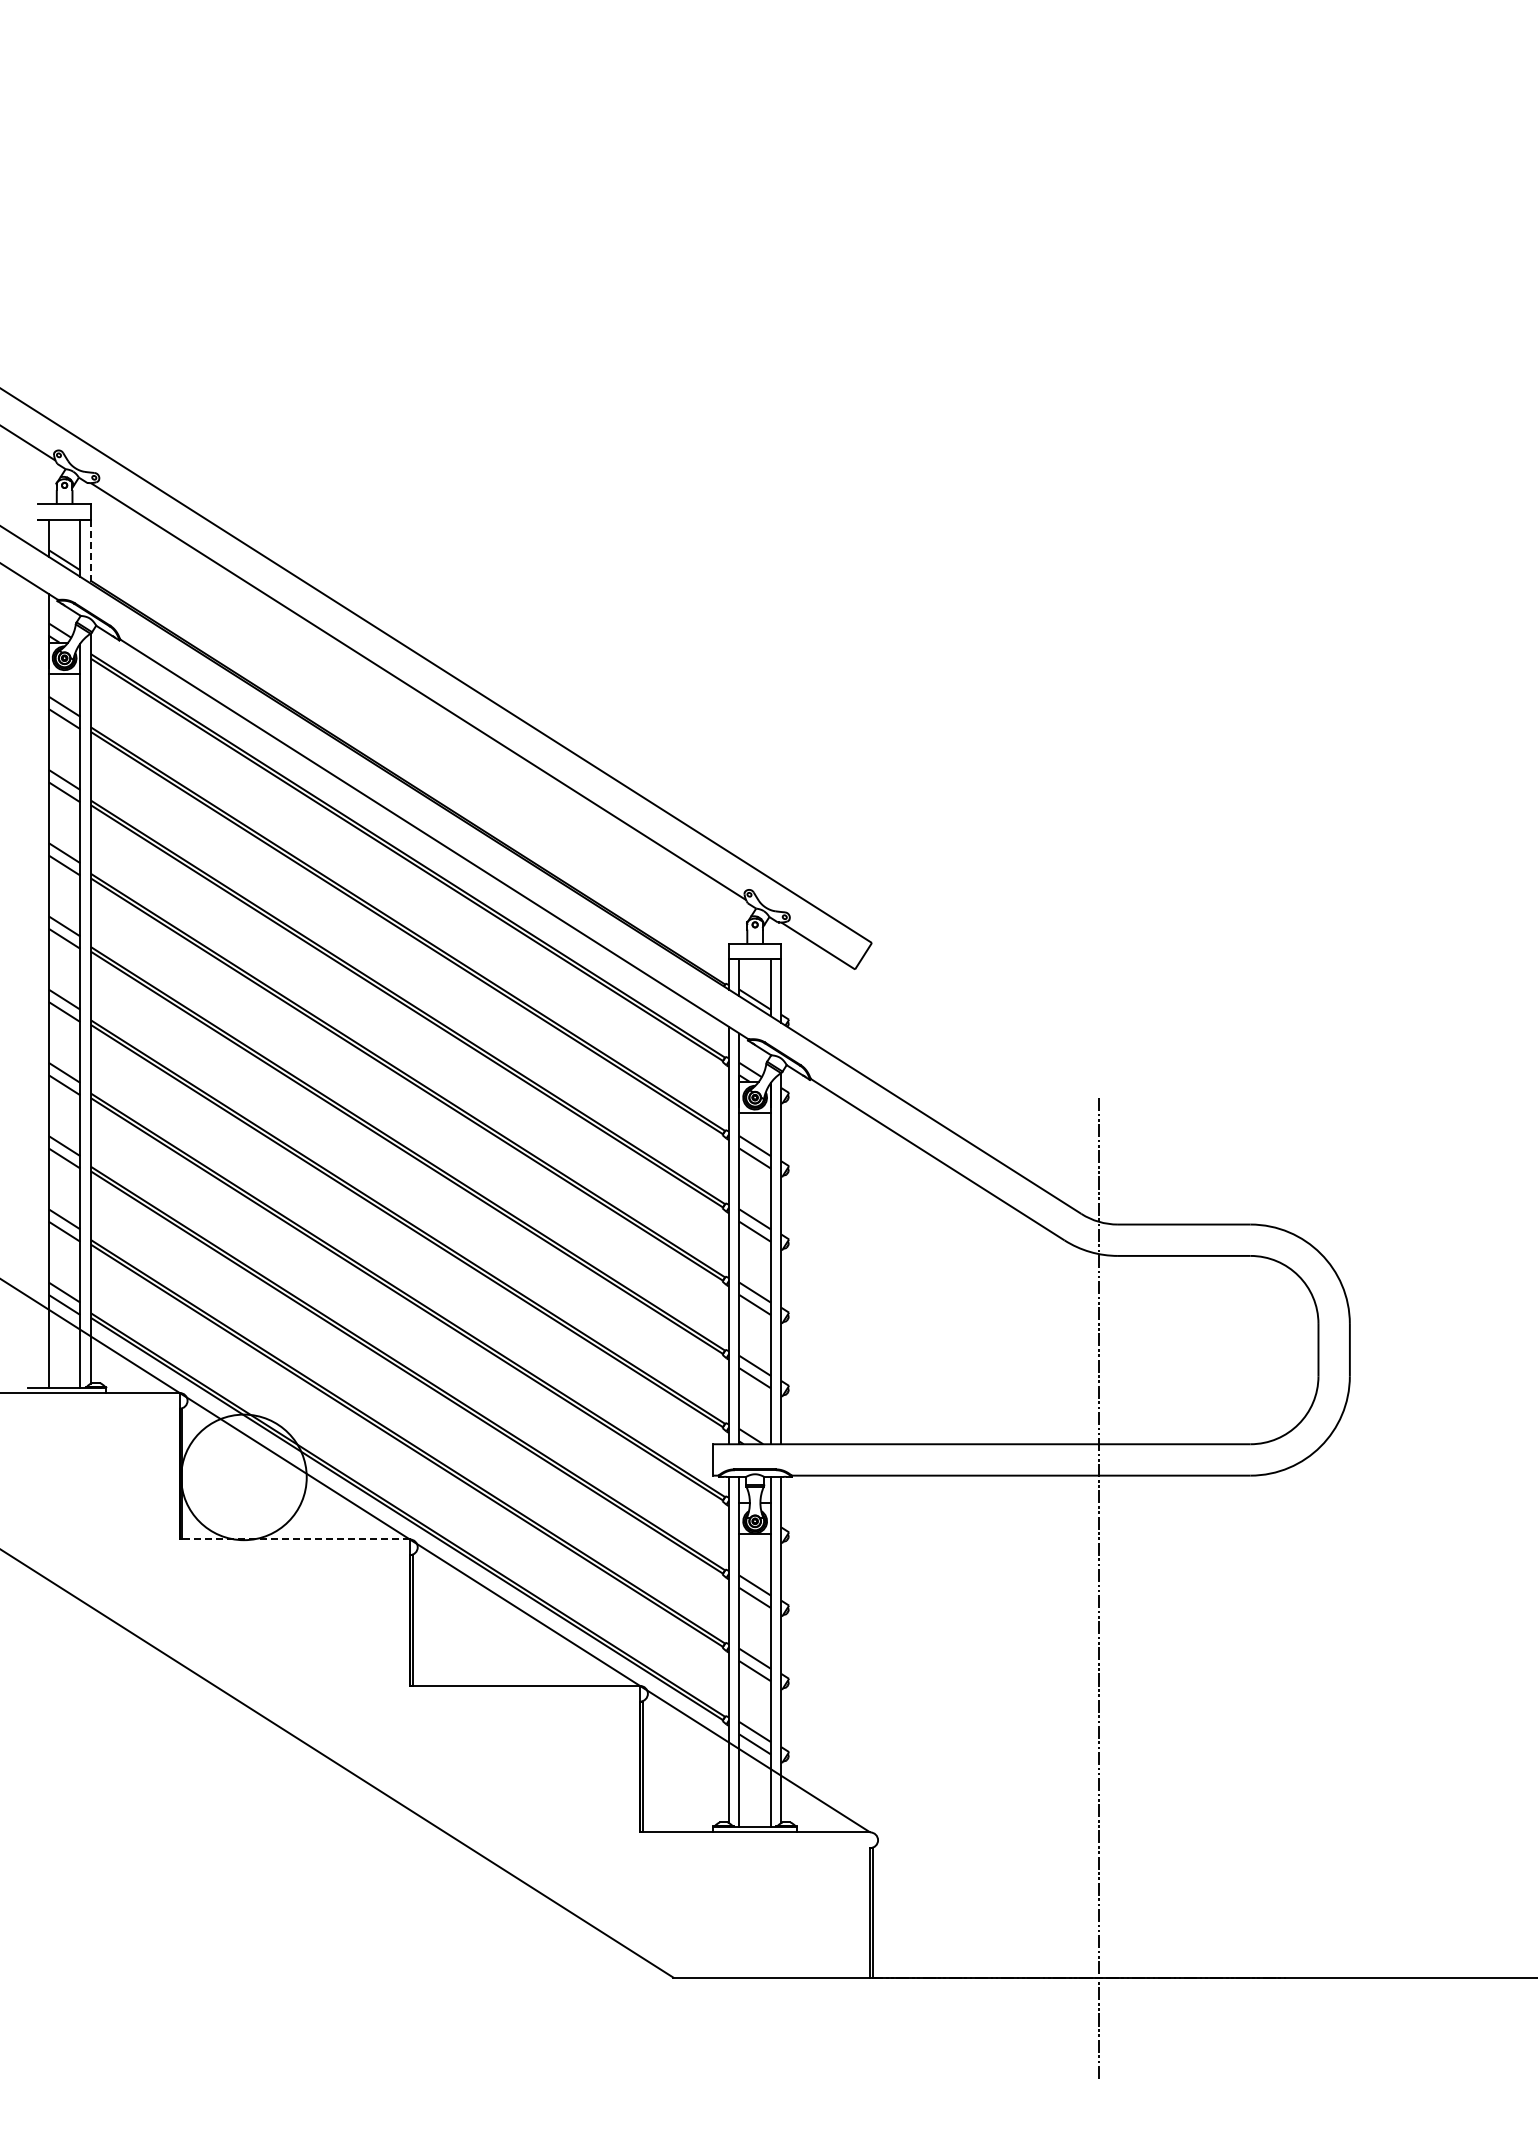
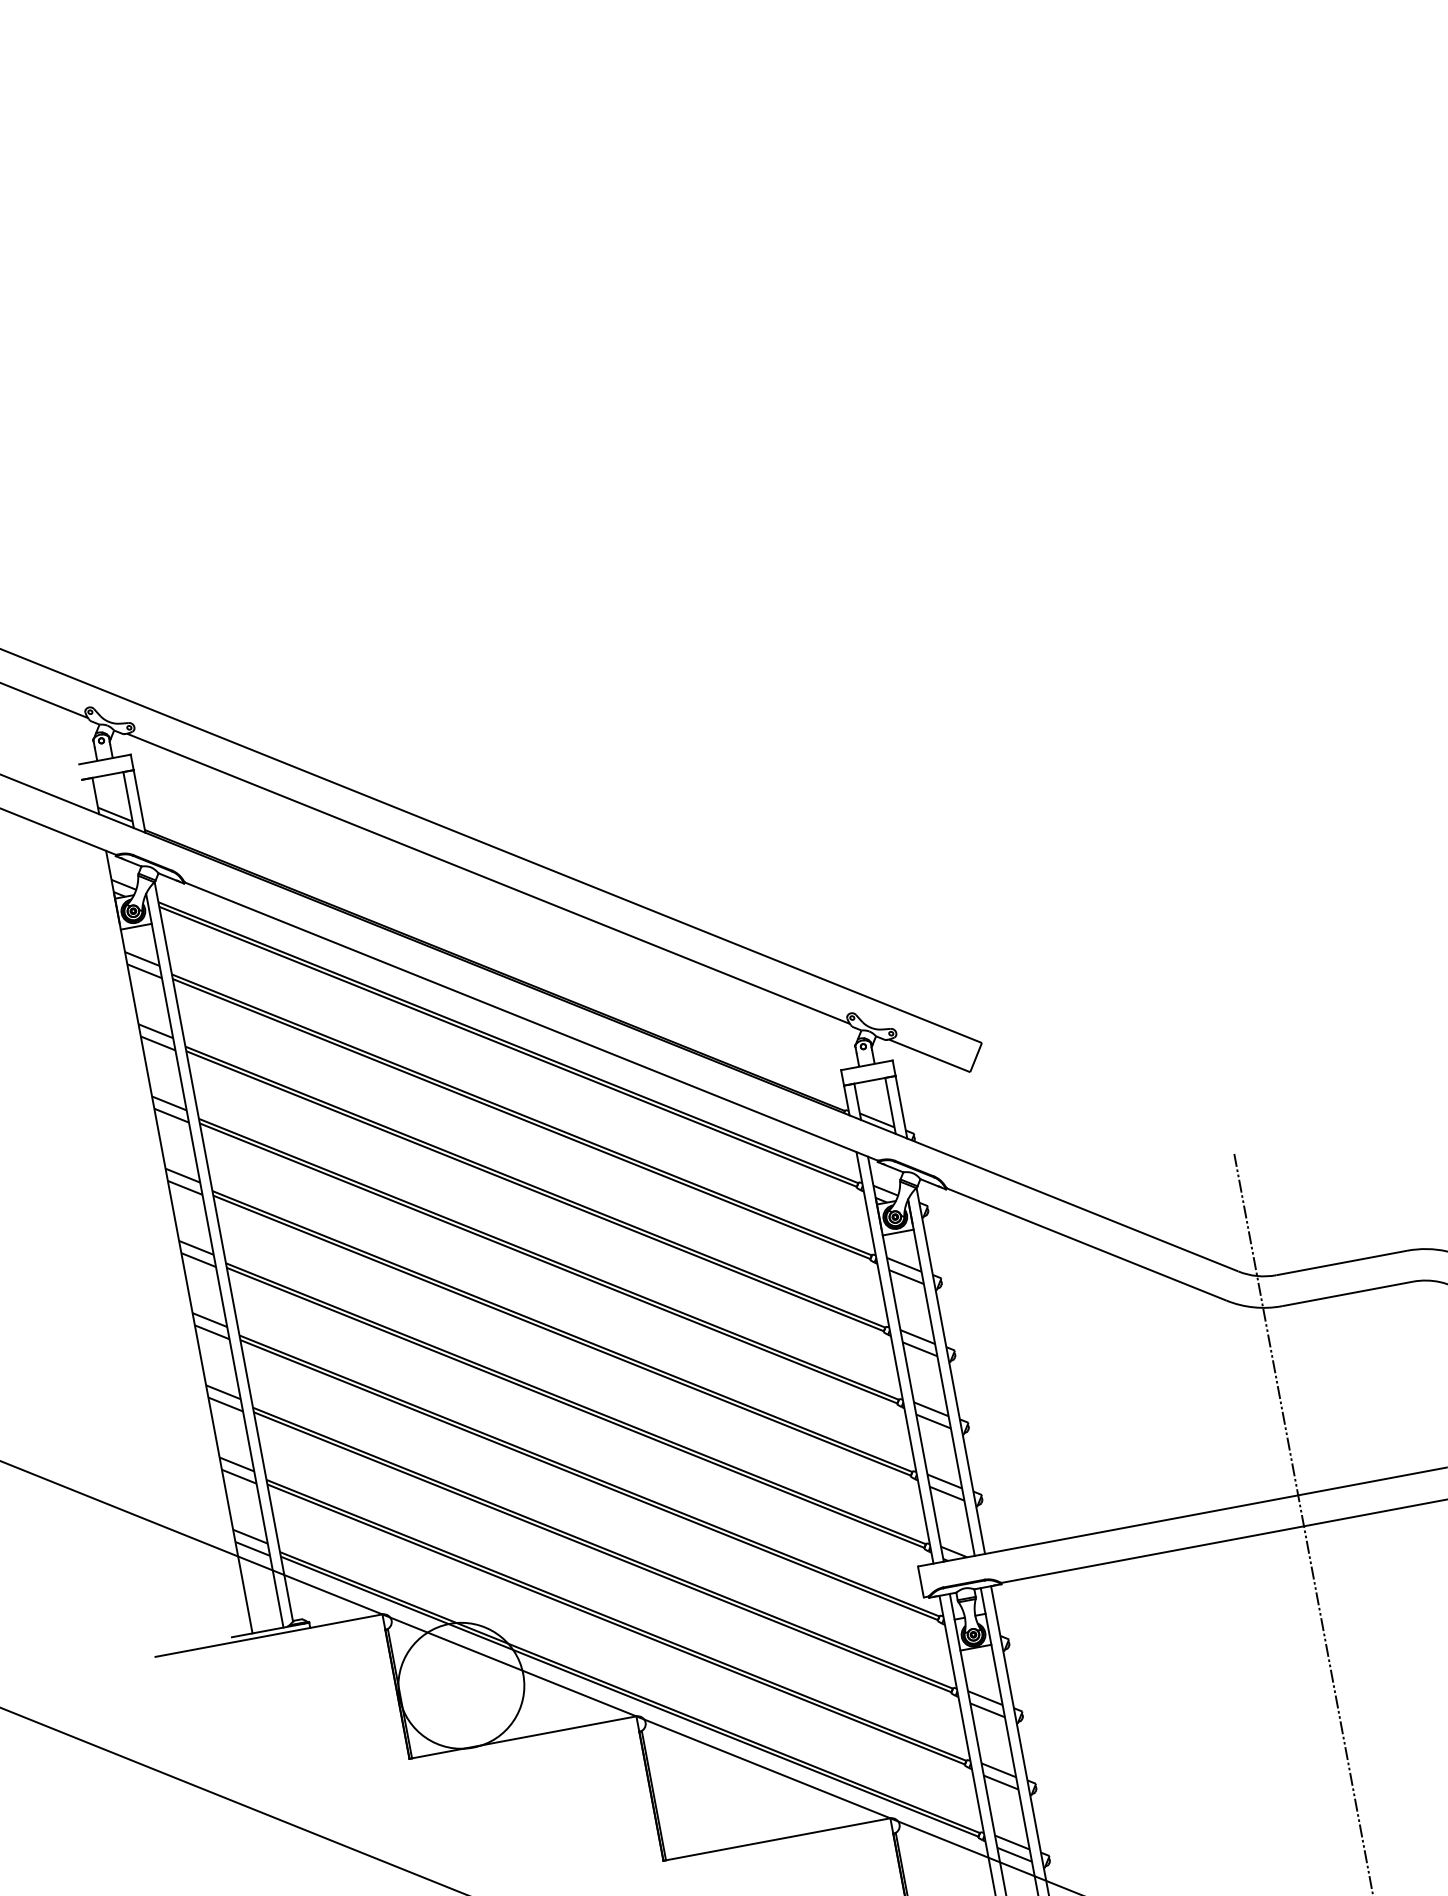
line: (90, 551) -> (139, 801), dashed -> solid
line: (294, 1539) -> (522, 1737), dashed -> solid

